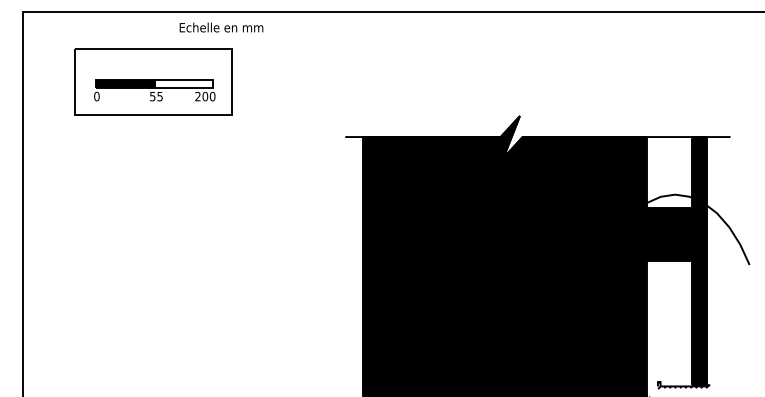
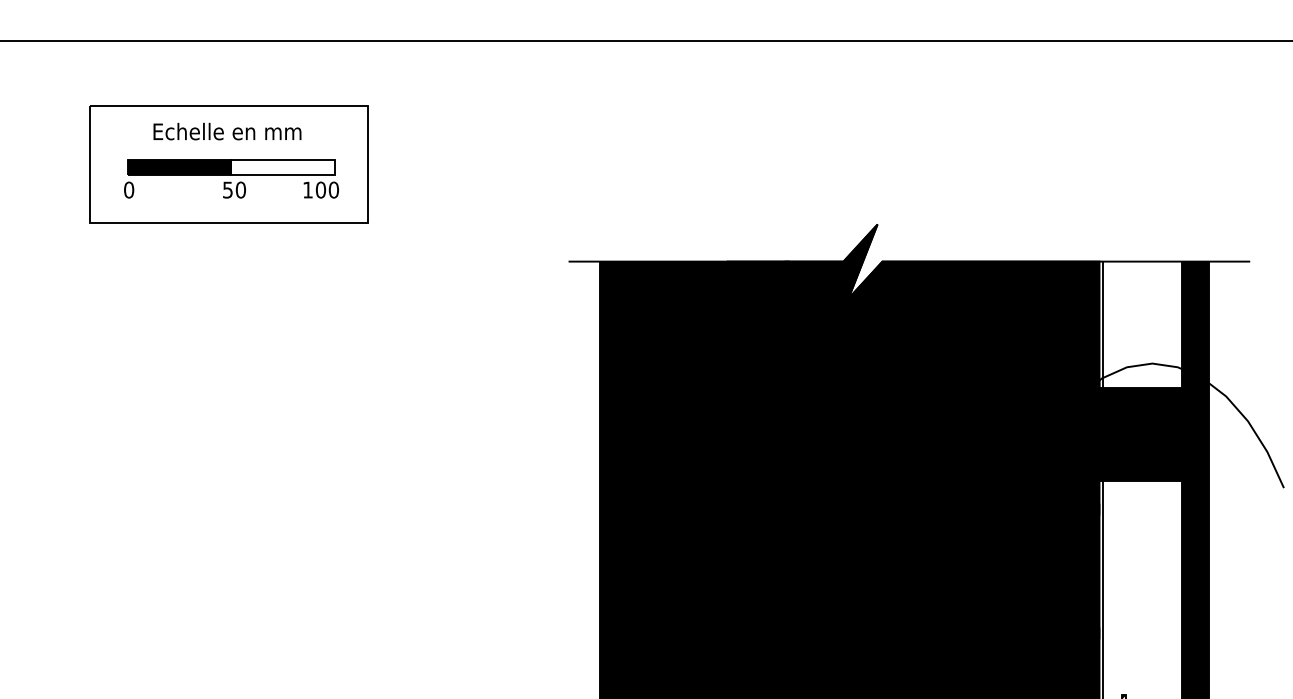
text: (221, 27) -> (227, 131), moved
text: (159, 96) -> (239, 189), 55 -> 50
text: (197, 96) -> (307, 189), 200 -> 100

